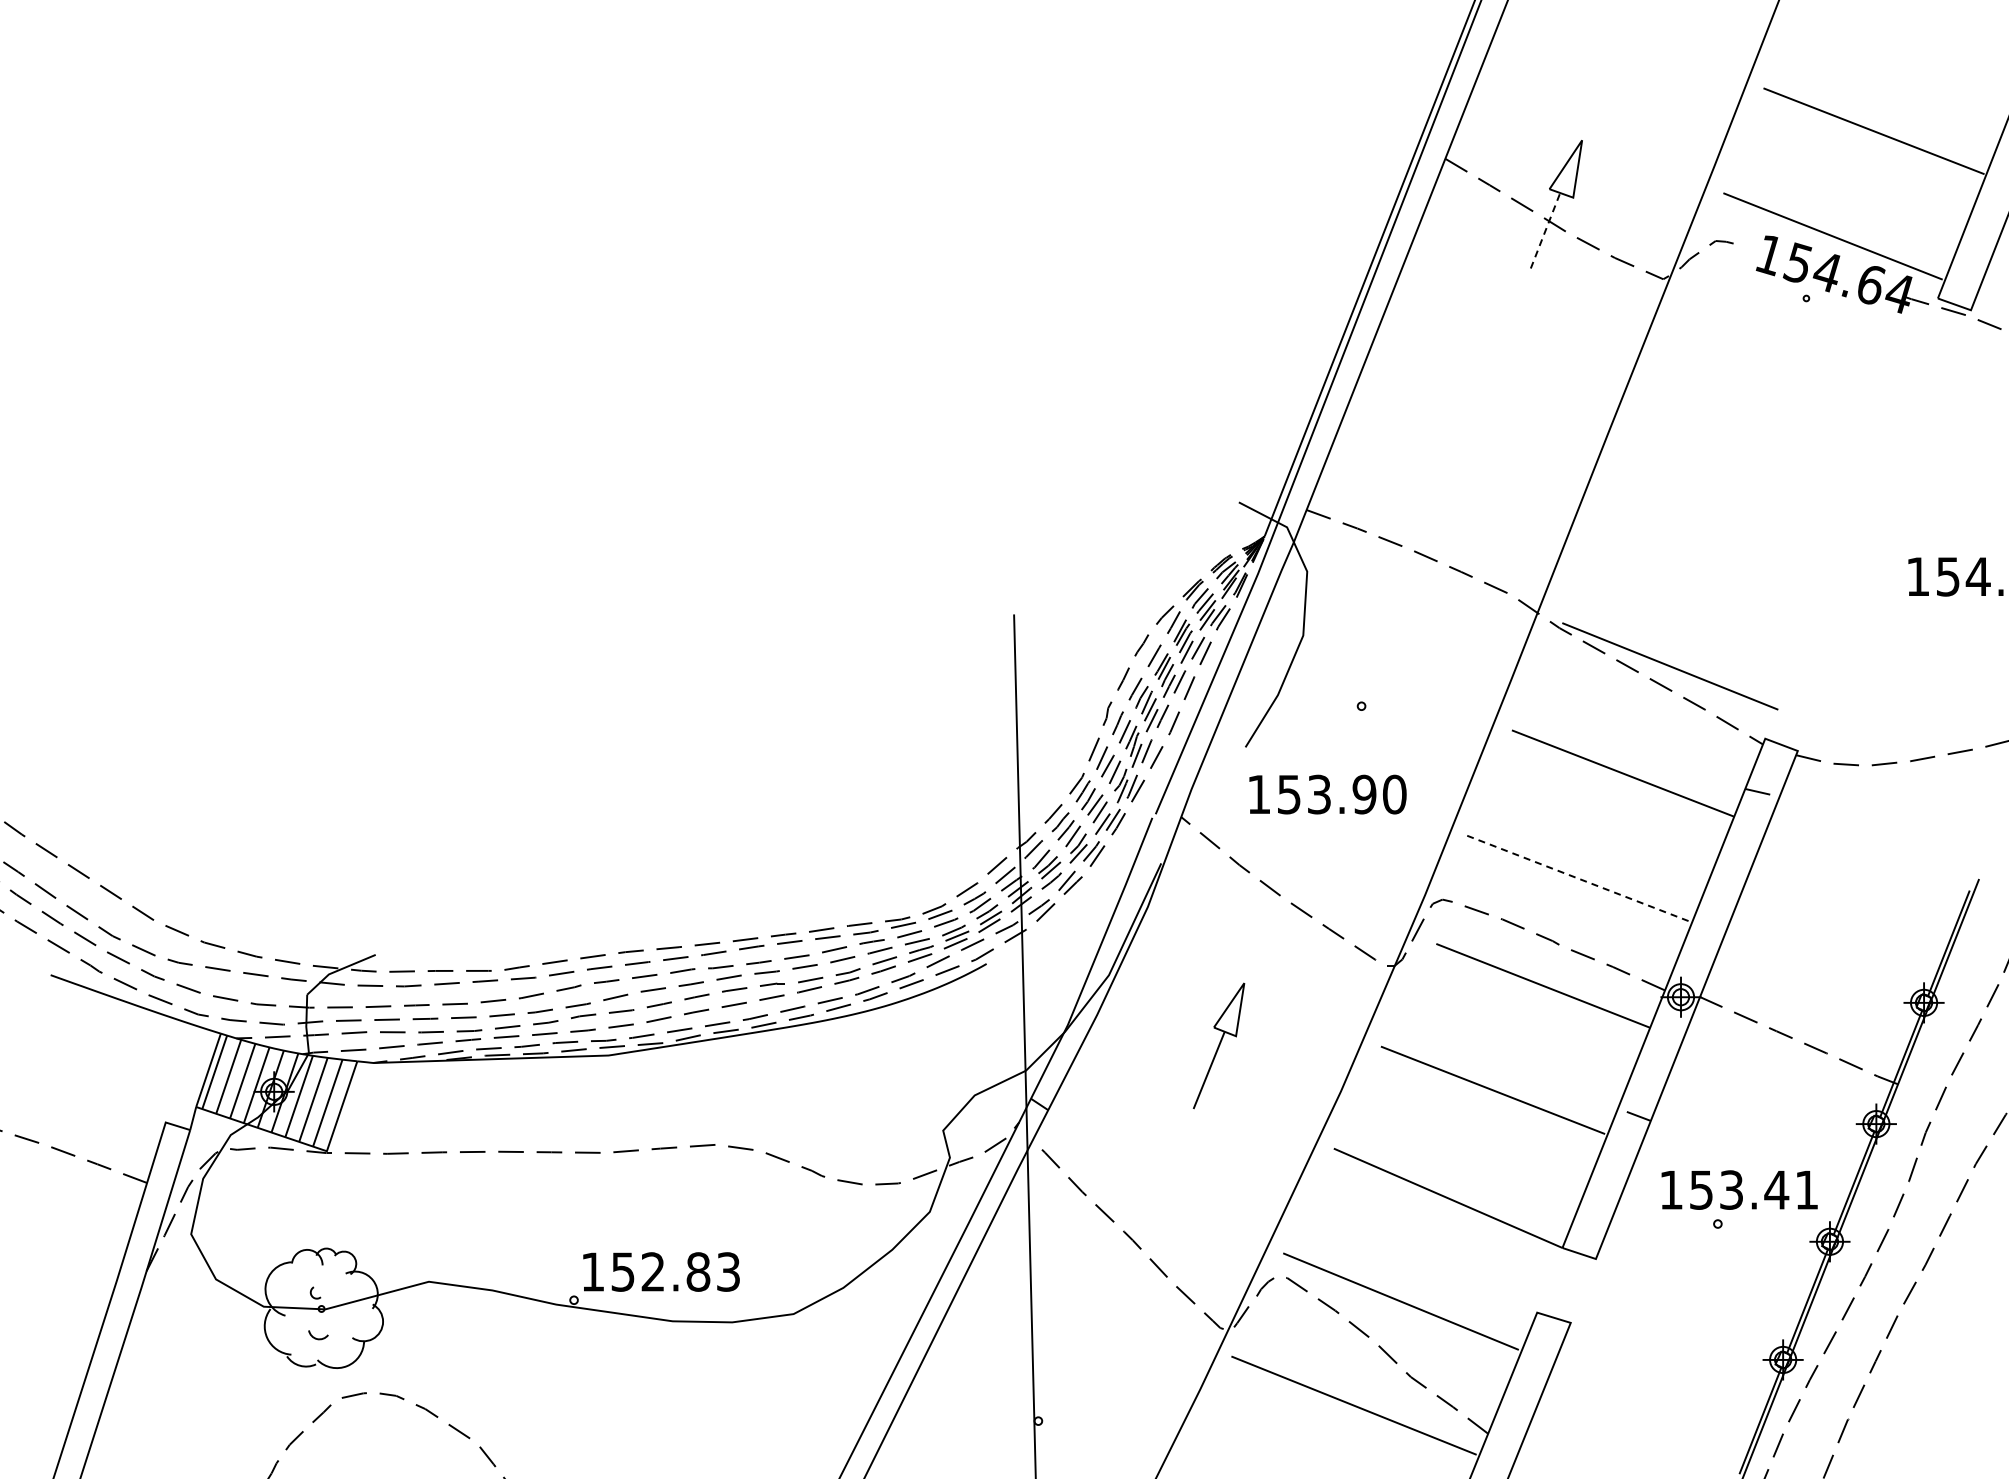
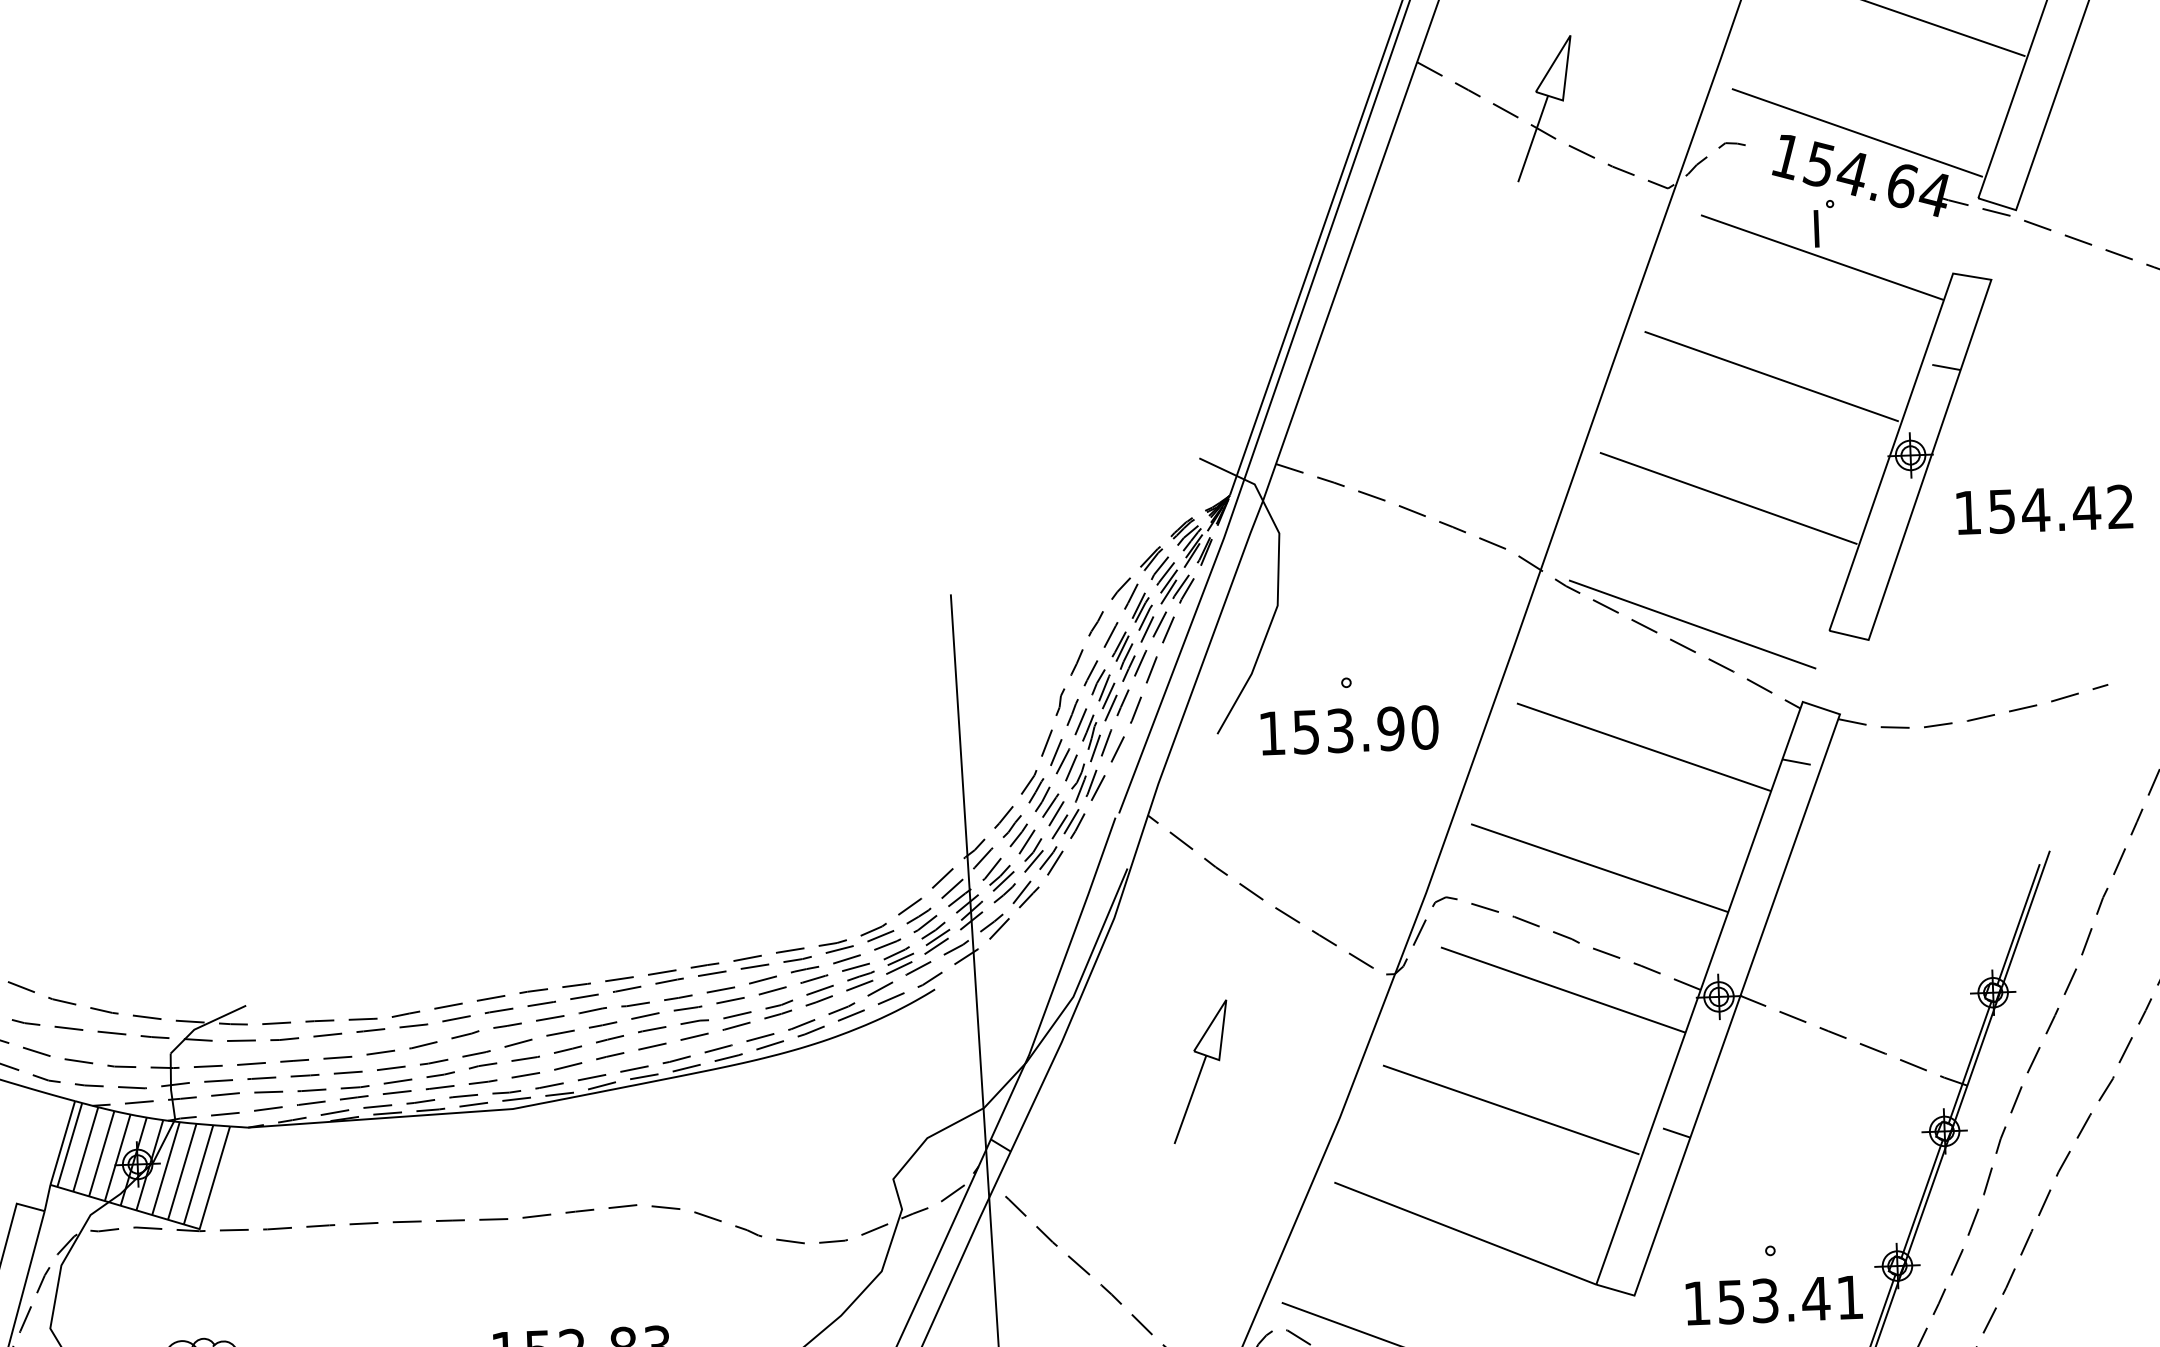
line: (1545, 230) -> (1533, 138), dashed -> solid
part: (1783, 464) -> (1811, 392), added
text: (1327, 794) -> (1349, 730), moved
line: (1579, 879) -> (1599, 868), dashed -> solid
text: (1739, 1189) -> (1774, 1299), moved

